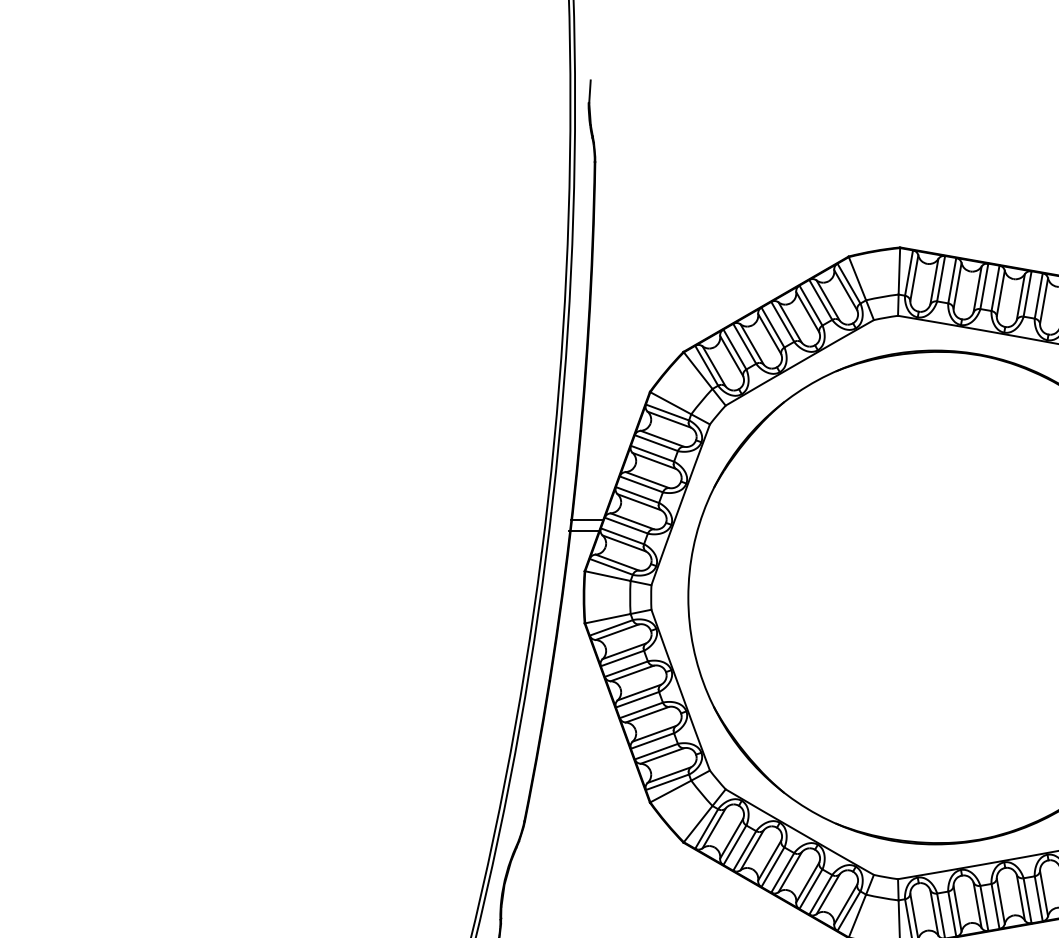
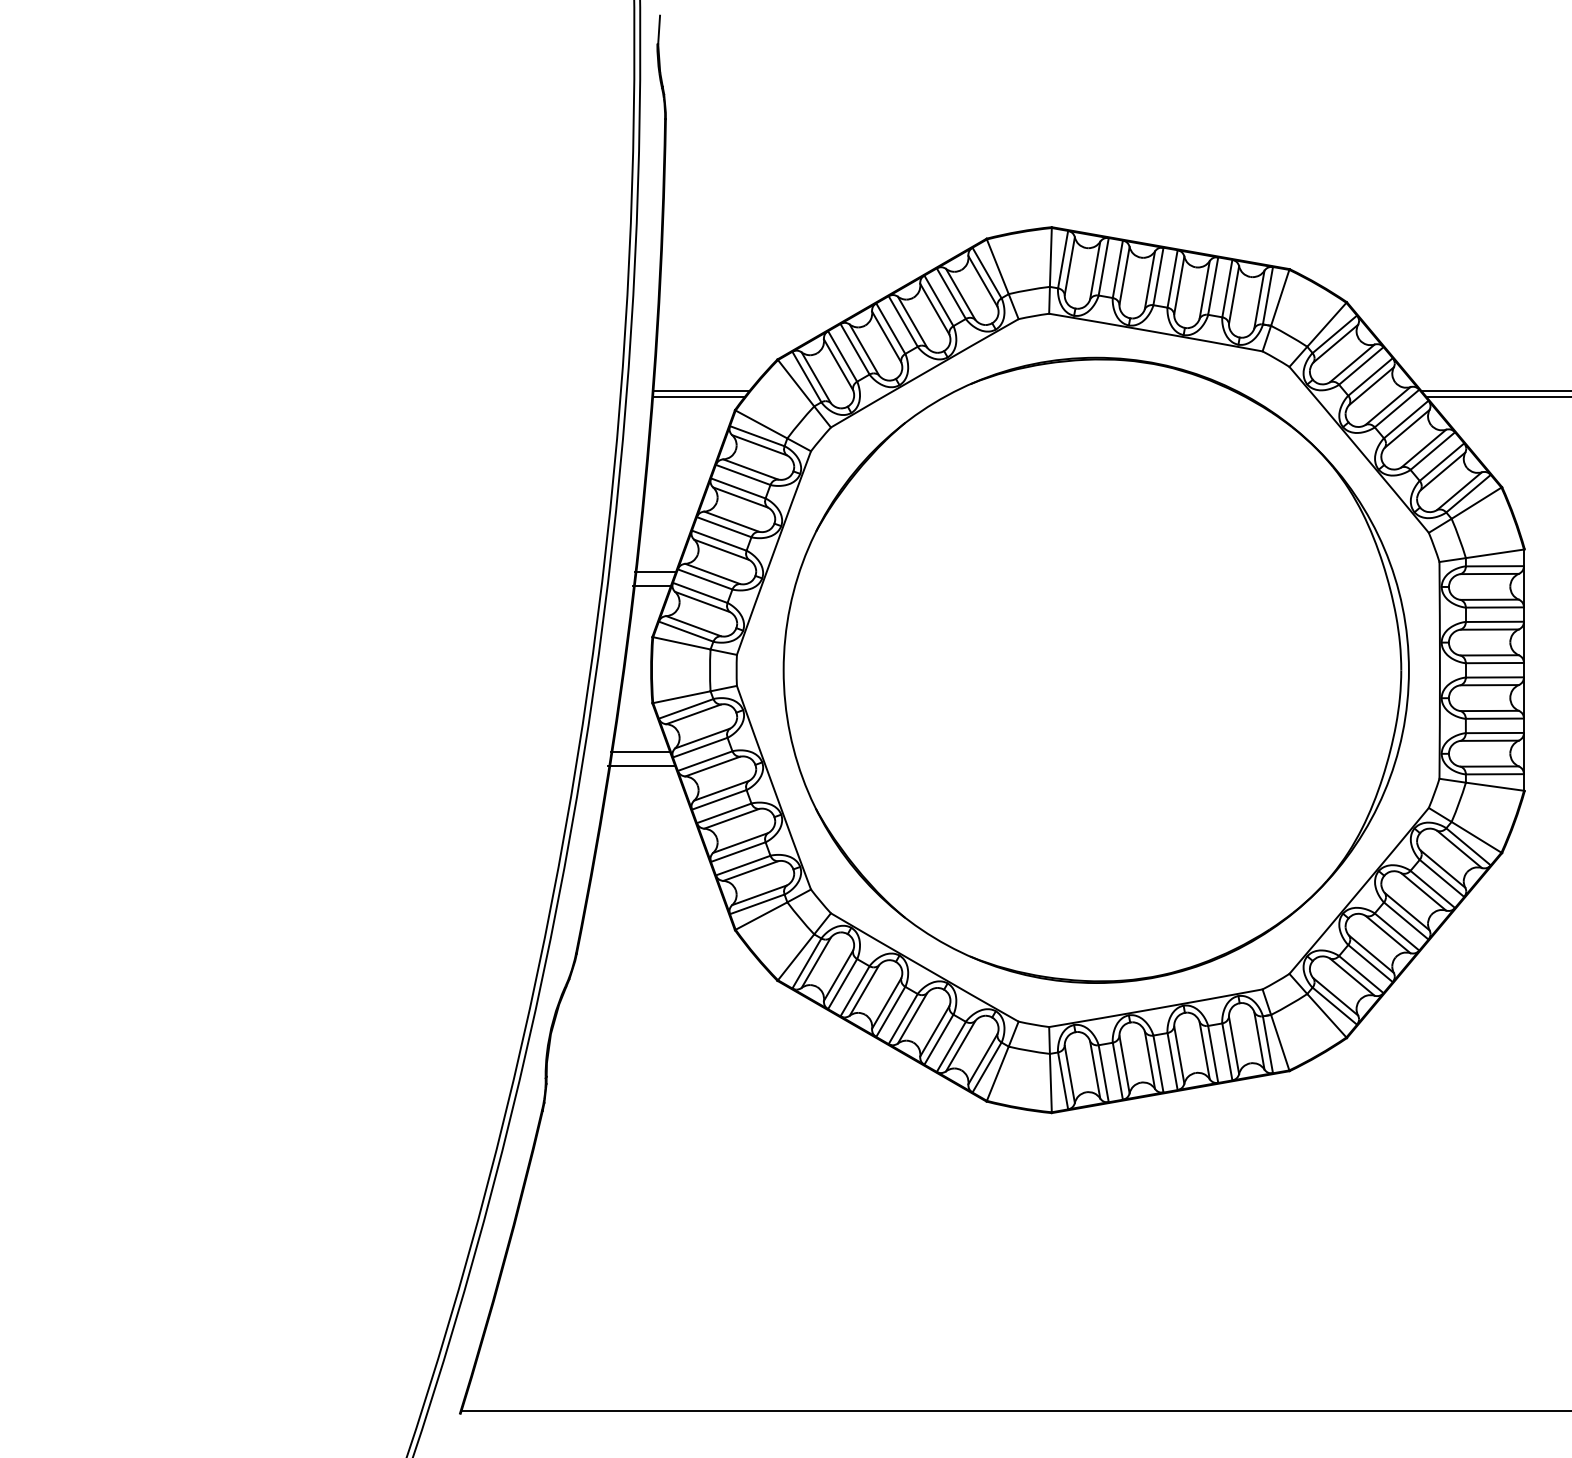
line: (623, 377) -> (701, 391), added
line: (621, 381) -> (699, 396), added
line: (575, 662) -> (640, 752), added
line: (576, 673) -> (641, 766), added

